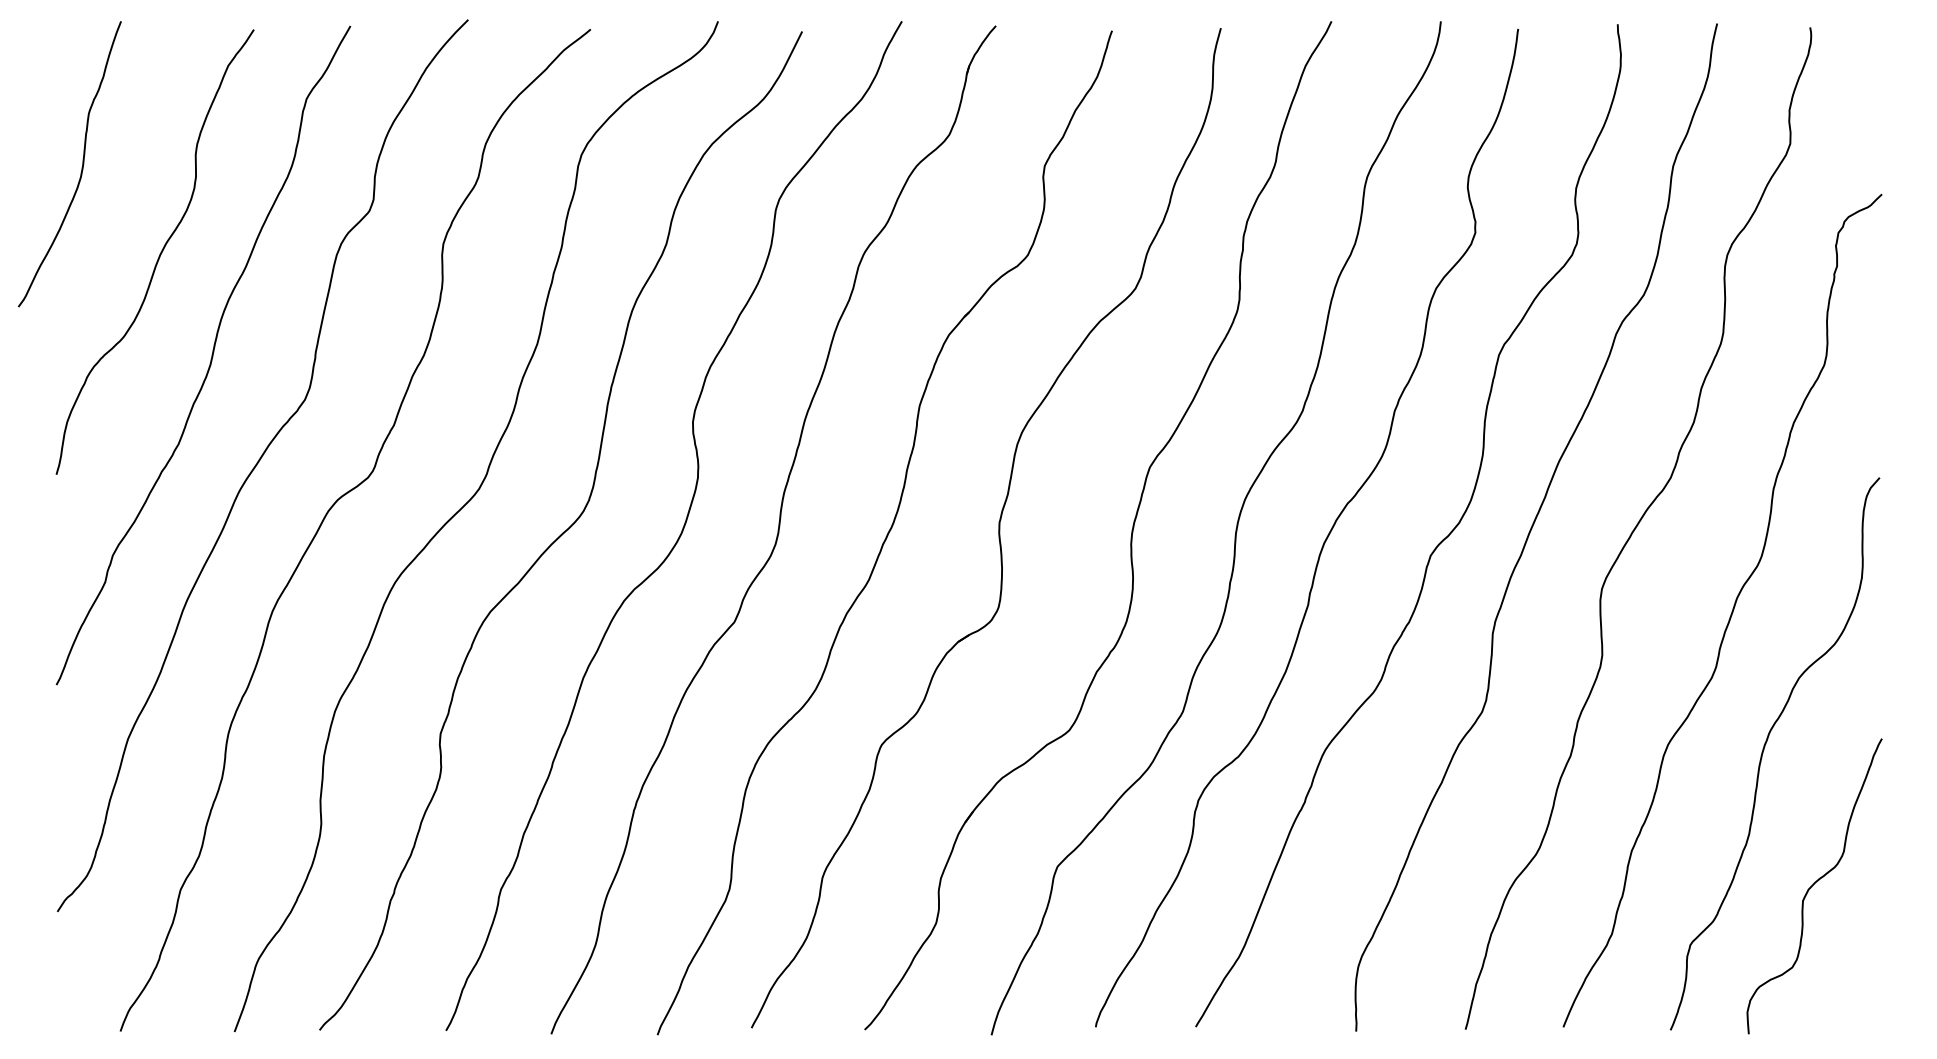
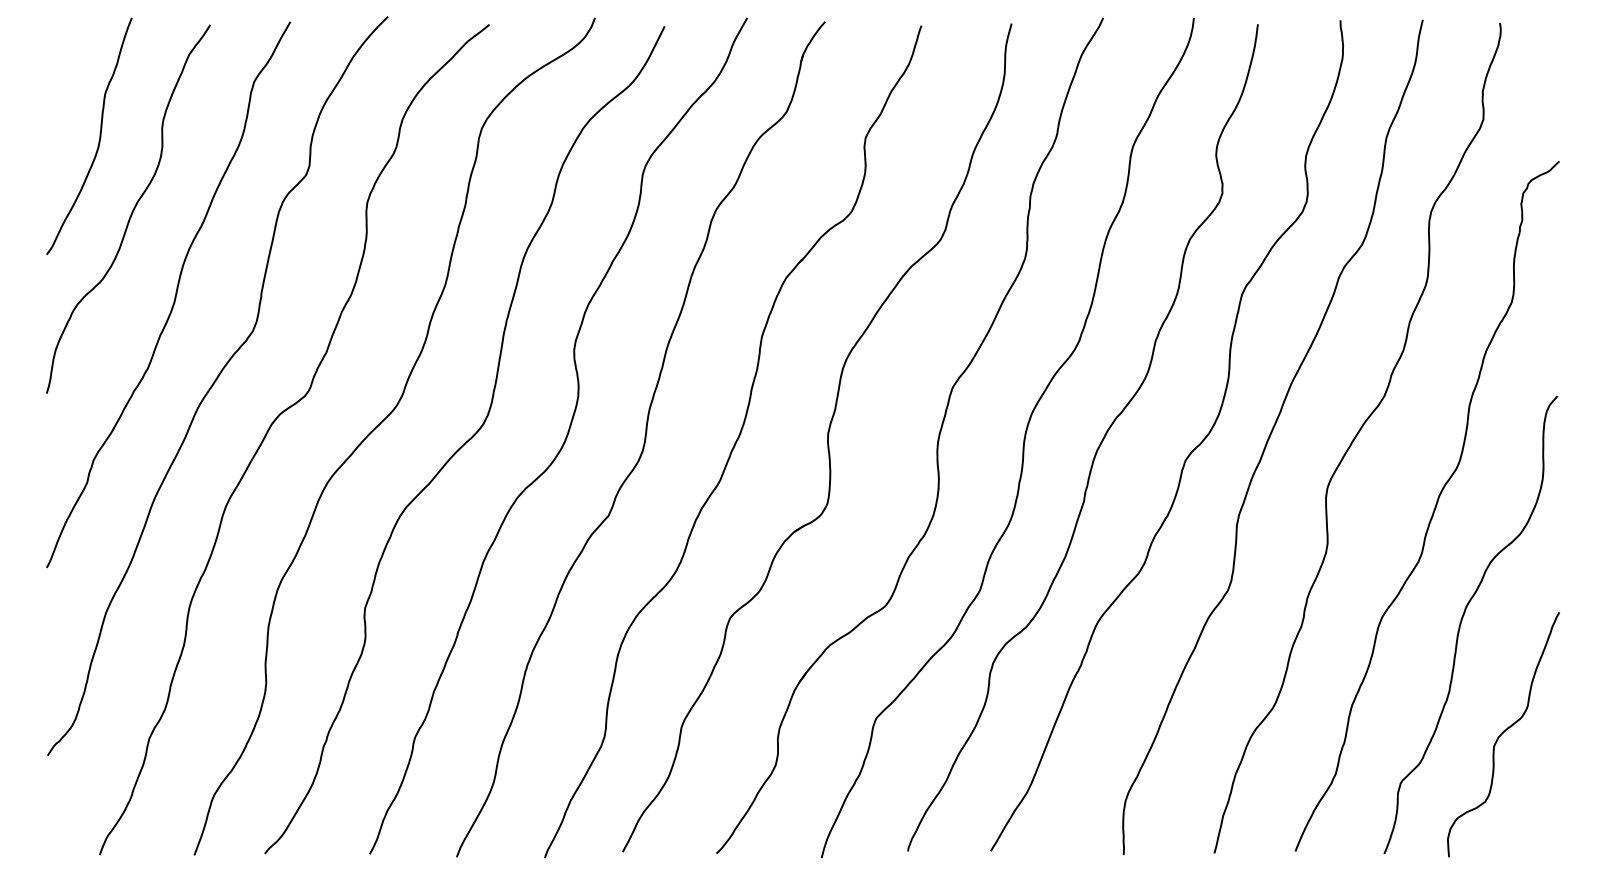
curve: (81, 167) -> (99, 139), moved

